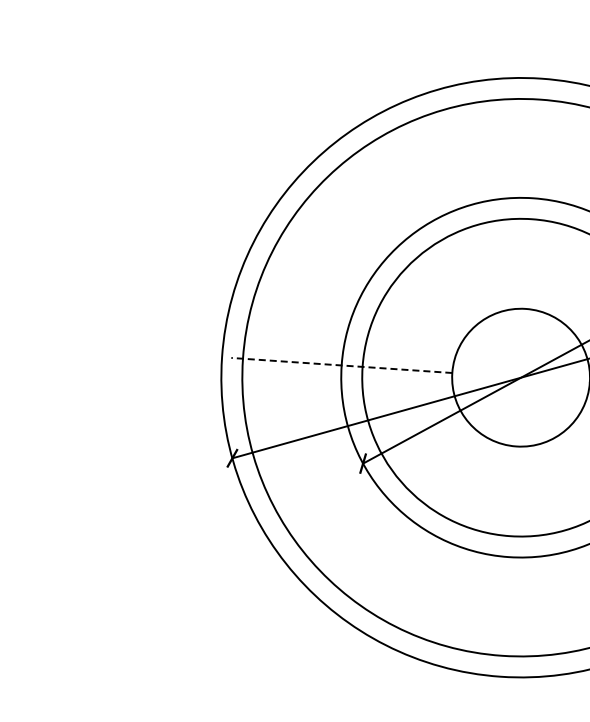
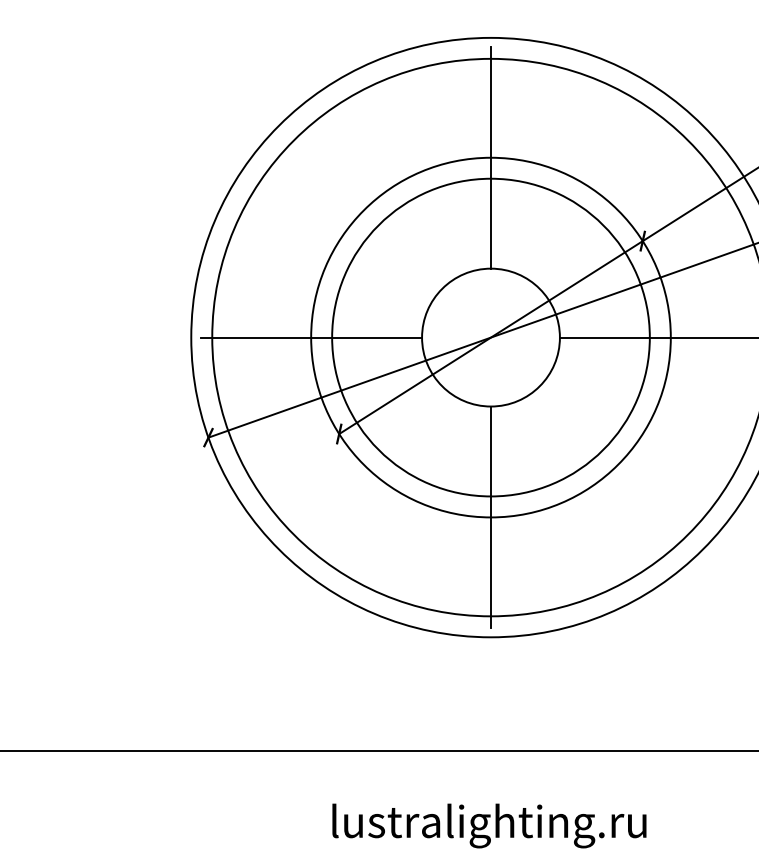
line: (532, 197) -> (490, 157), added
line: (342, 365) -> (311, 337), dashed -> solid
line: (508, 557) -> (490, 517), added

